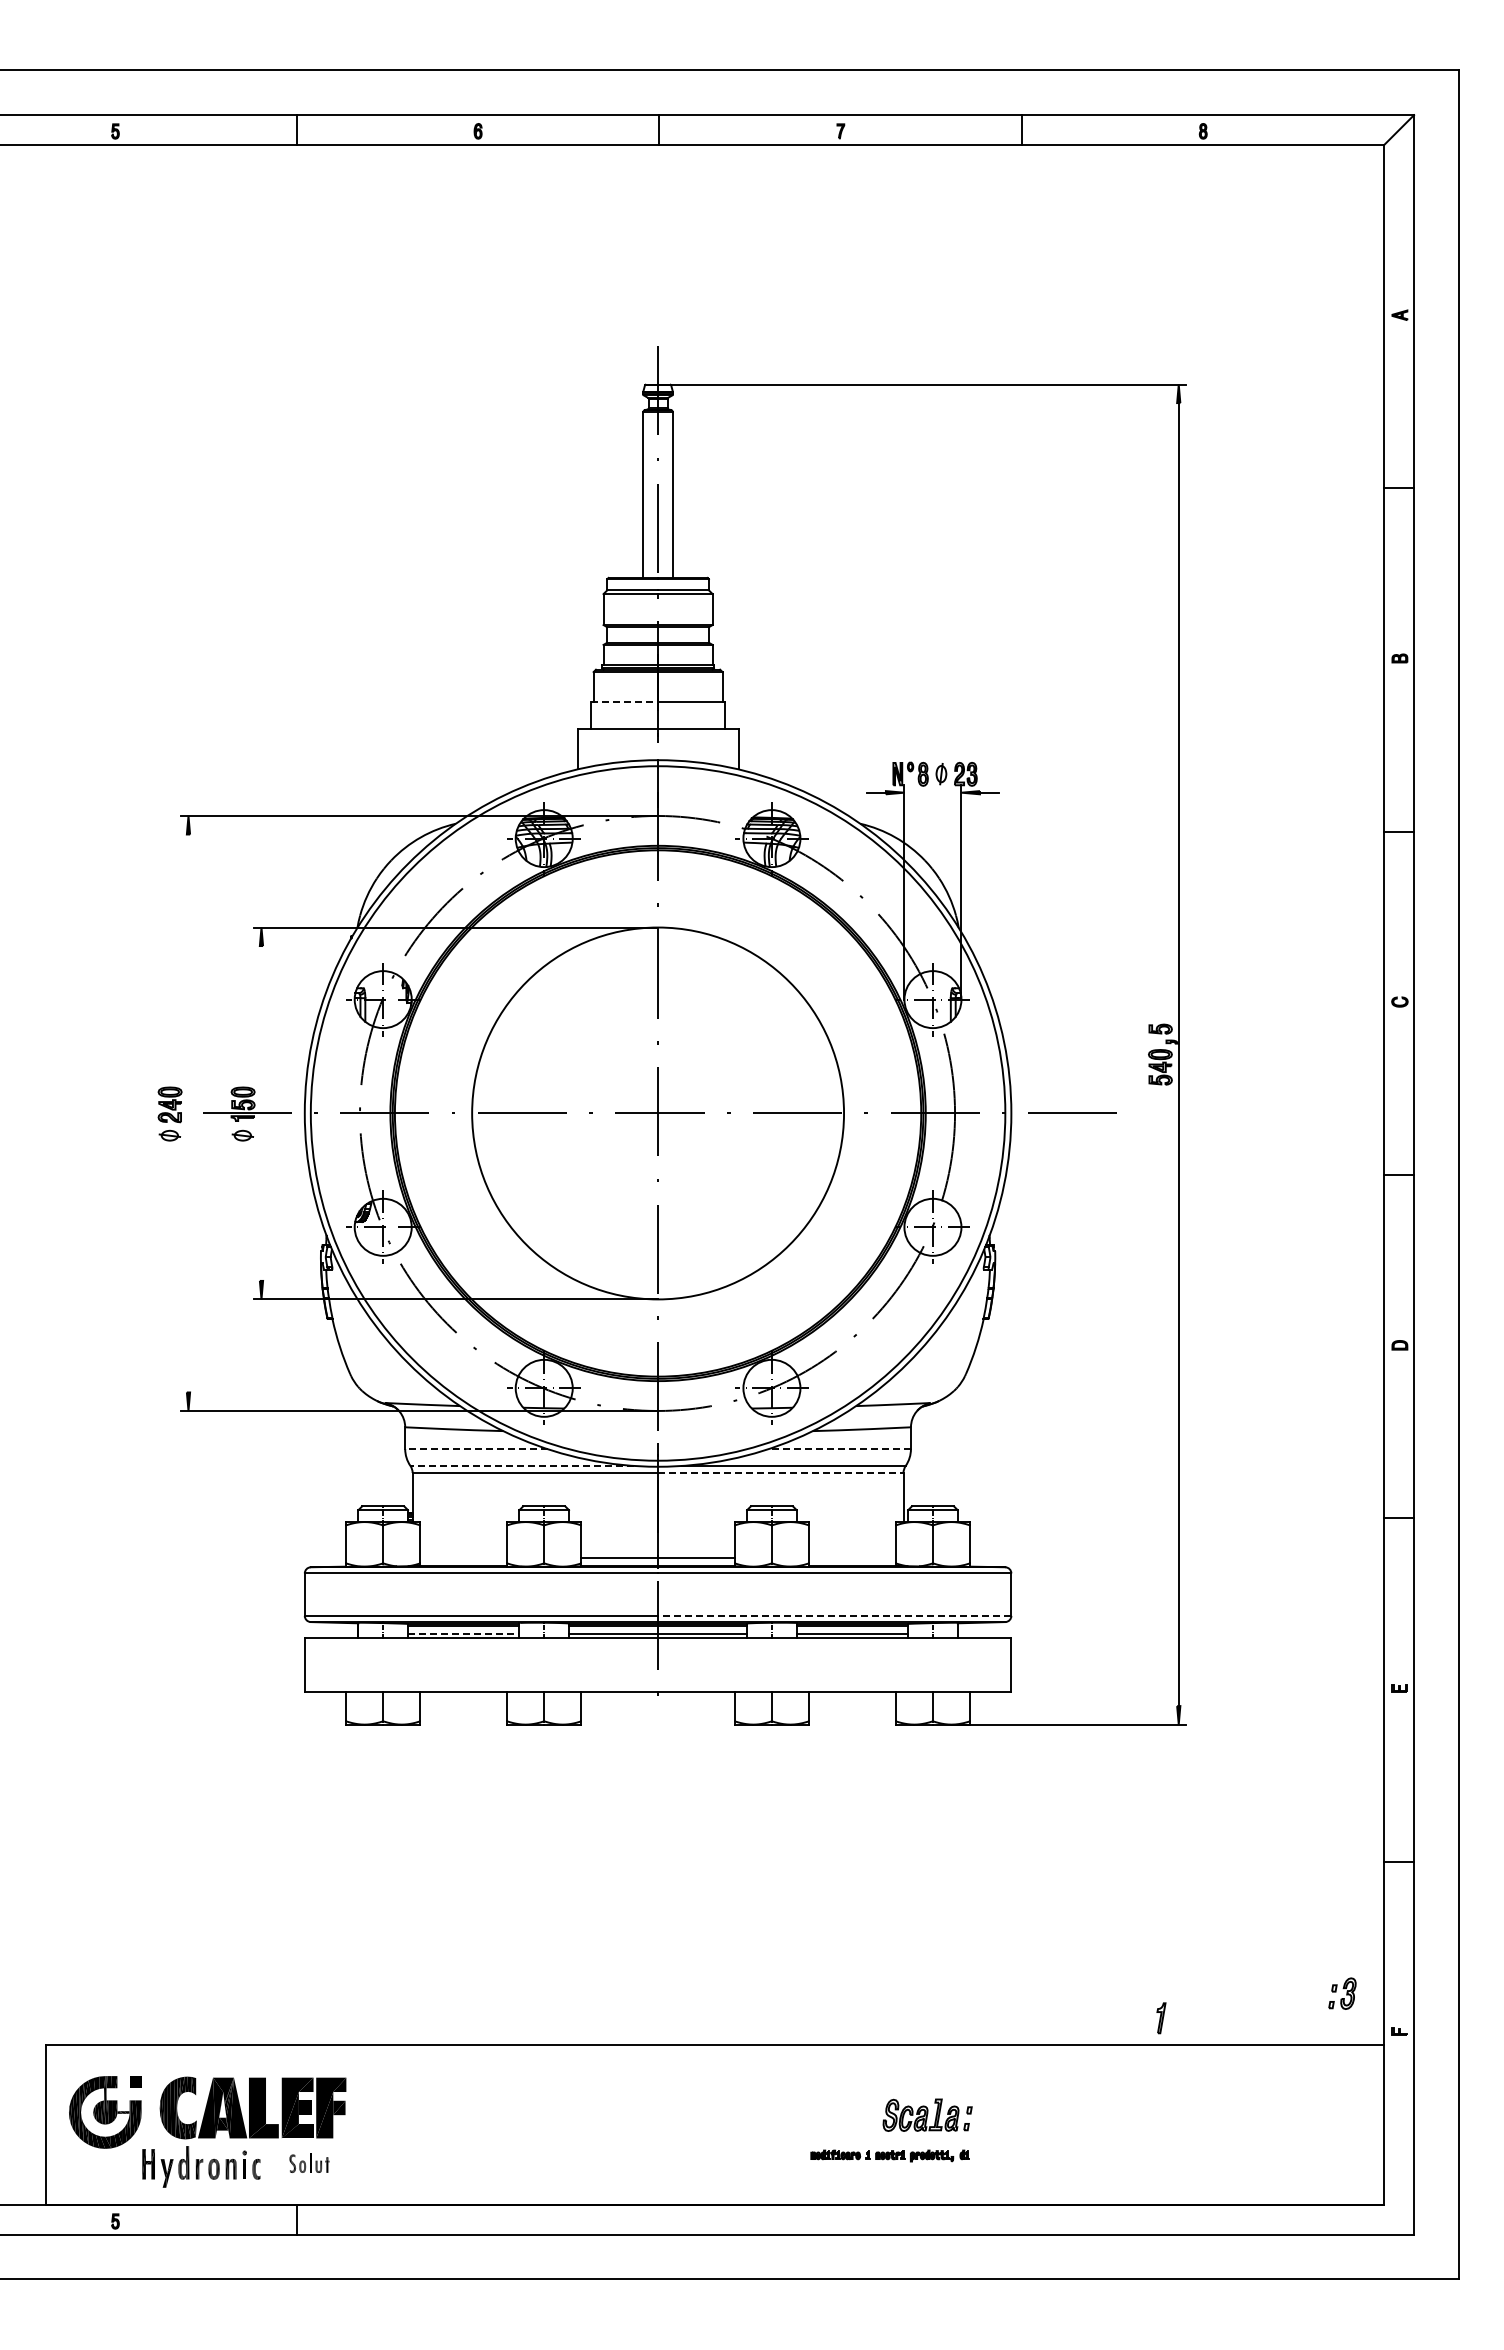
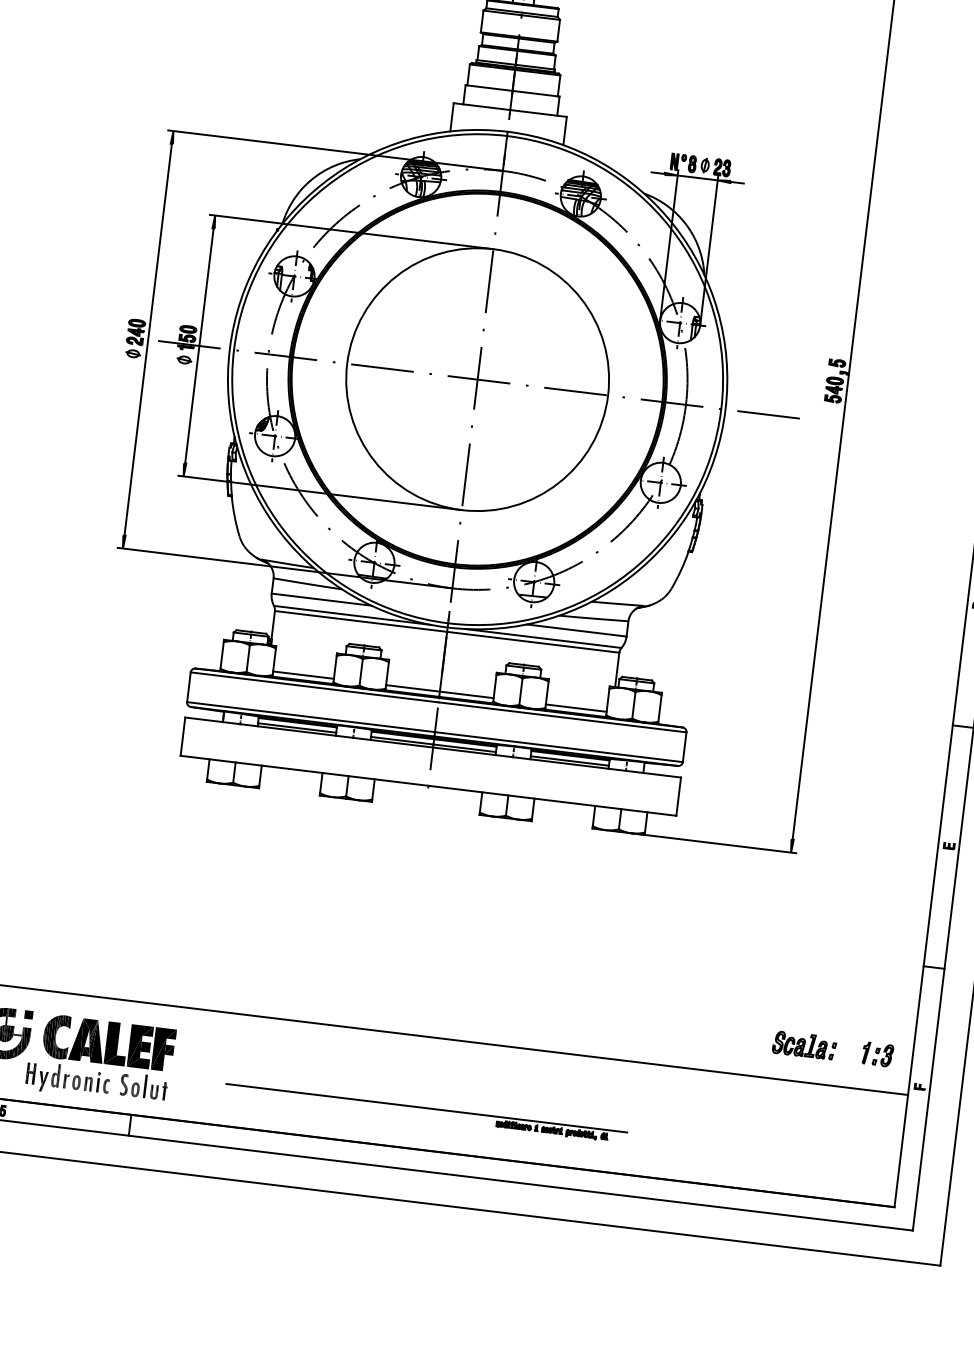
line: (625, 701) -> (489, 87), dashed -> solid
line: (932, 792) -> (697, 177), added
line: (188, 1113) -> (148, 339), added
line: (261, 1113) -> (199, 346), added
line: (475, 1449) -> (321, 599), dashed -> solid
line: (839, 1449) -> (576, 630), dashed -> solid
line: (522, 1465) -> (352, 615), dashed -> solid
line: (780, 1472) -> (533, 641), dashed -> solid
line: (463, 1558) -> (303, 675), added
line: (852, 1558) -> (576, 708), added
line: (834, 1615) -> (558, 746), dashed -> solid
line: (463, 1633) -> (296, 727), dashed -> solid
part: (1161, 2018) -> (866, 1053), moved
part: (927, 2114) -> (804, 1044), moved
line: (710, 2145) -> (426, 1108), added
part: (309, 2162) -> (144, 1086), size x1.67

